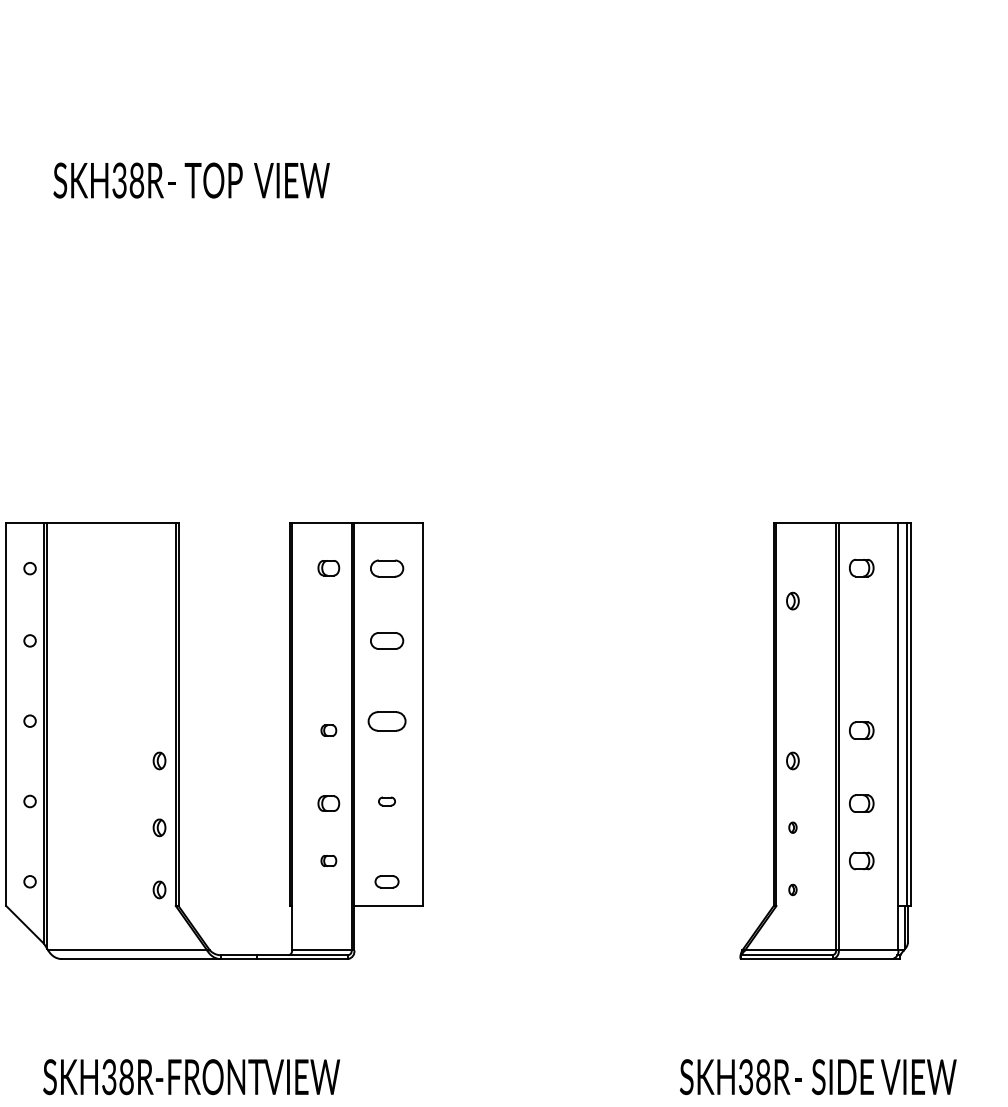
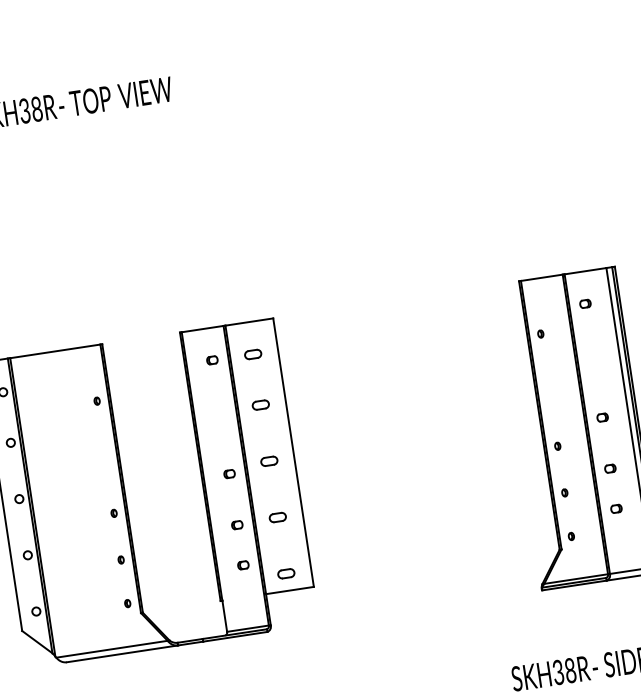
part: (328, 568) -> (212, 360), size x0.71
part: (386, 568) -> (252, 354), size x0.71
part: (861, 568) -> (585, 304), size x0.62
part: (158, 600) -> (96, 400), added
part: (792, 600) -> (540, 333), size x0.62
part: (386, 640) -> (260, 404), size x0.71
part: (386, 720) -> (268, 460), size x0.62
part: (861, 730) -> (602, 417), size x0.62
part: (158, 761) -> (113, 513), size x0.62
part: (792, 761) -> (557, 446), size x0.62
part: (386, 801) -> (277, 517), size x1.43
part: (328, 803) -> (237, 525), size x0.71
part: (861, 803) -> (610, 468), size x0.62
part: (158, 827) -> (120, 559), size x0.62
part: (861, 860) -> (616, 508), size x0.62
part: (158, 889) -> (127, 603), size x0.62

